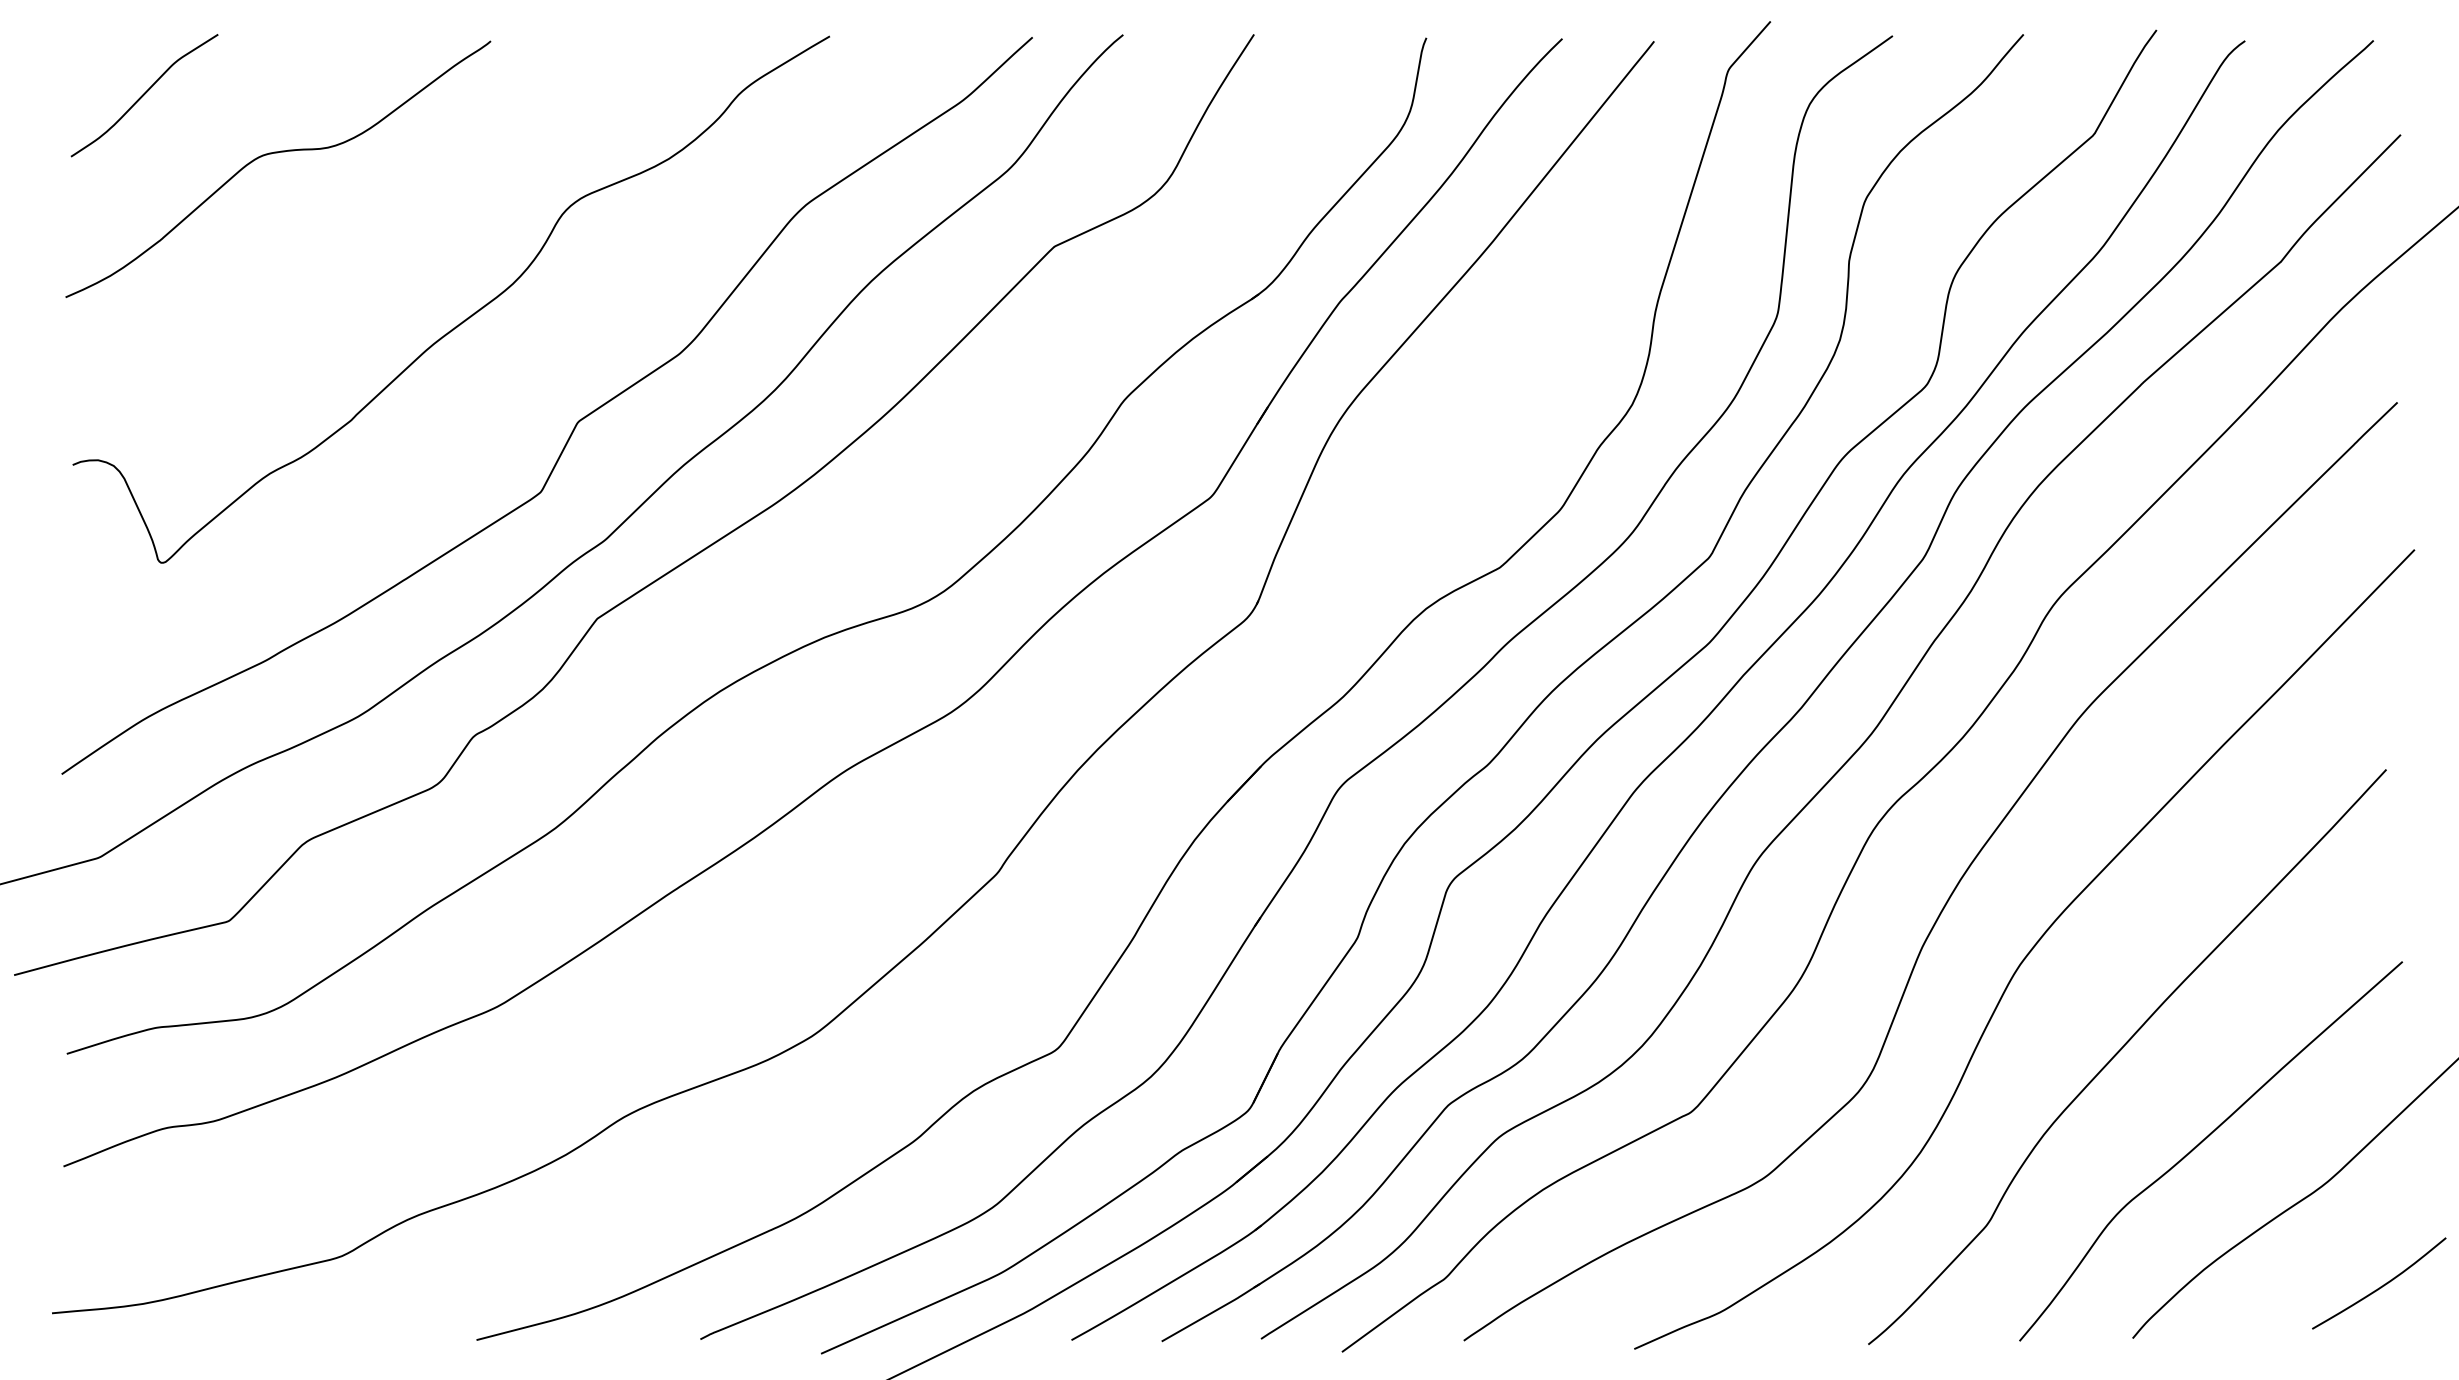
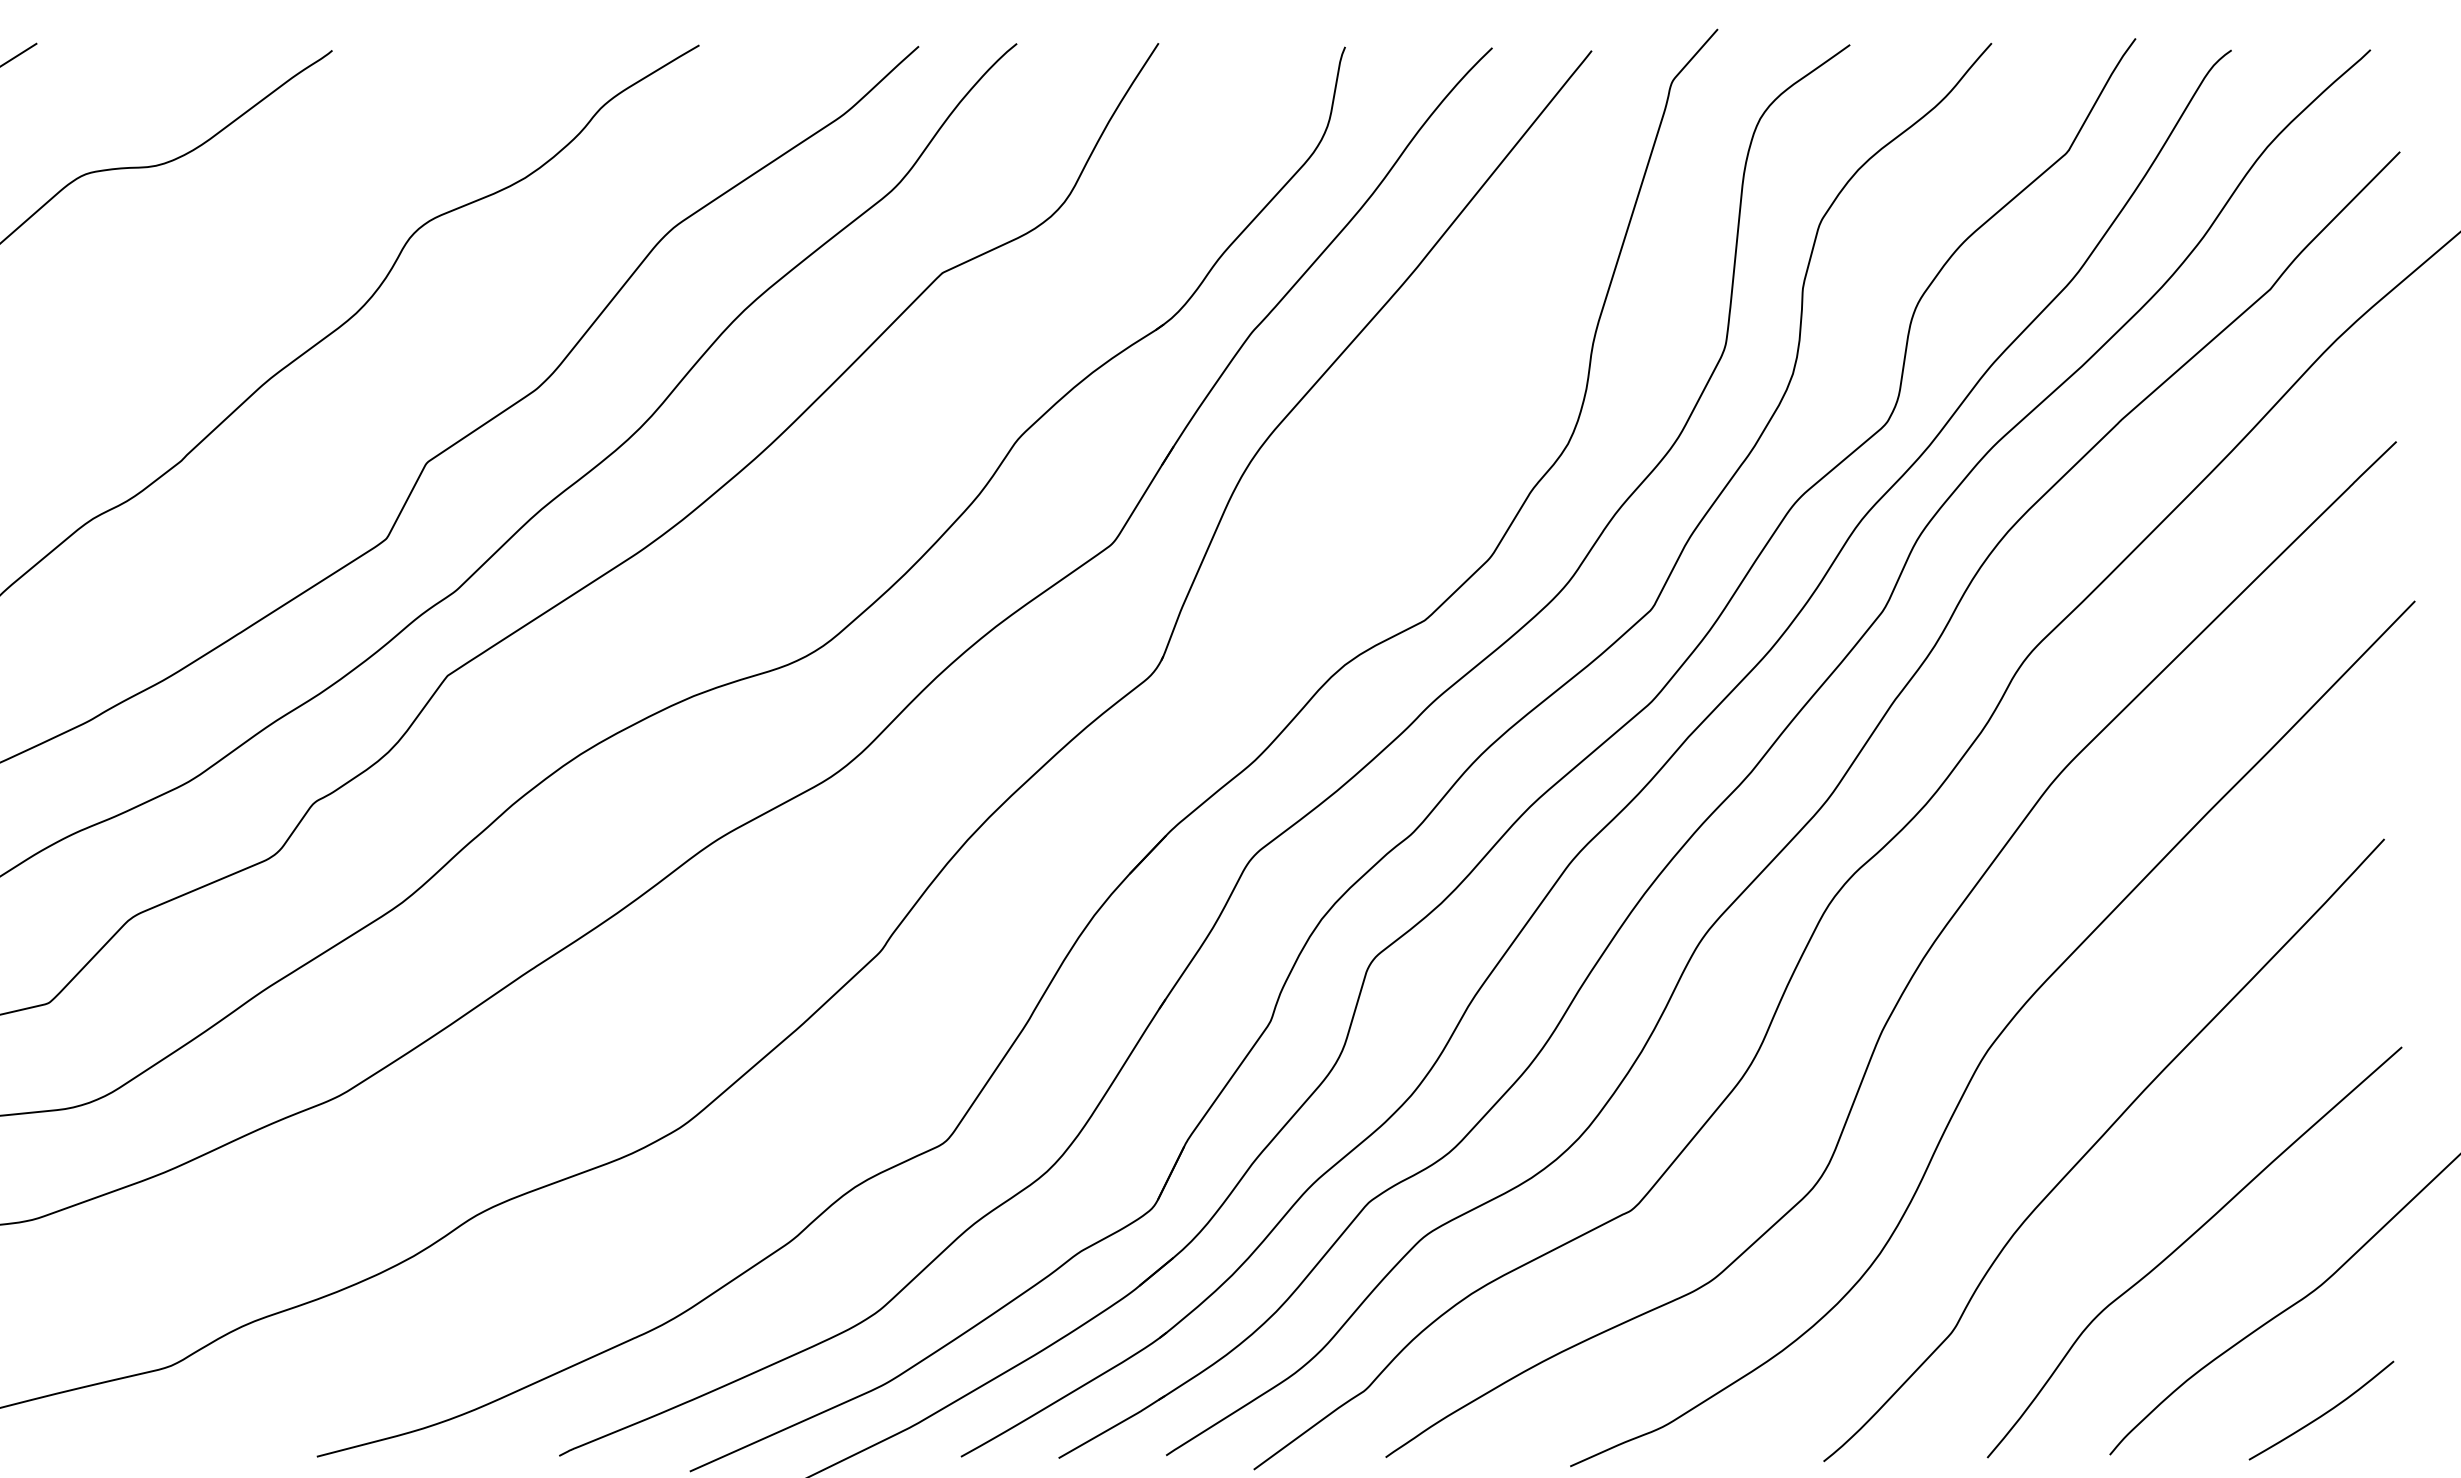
curve: (2380, 1286) -> (2322, 1413), moved

